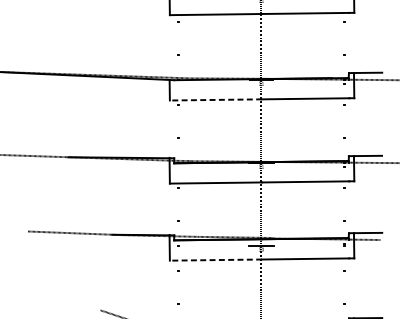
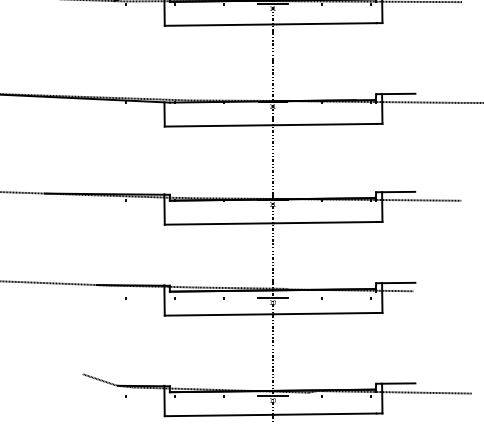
line: (215, 99) -> (218, 125), dashed -> solid
line: (215, 259) -> (218, 314), dashed -> solid

